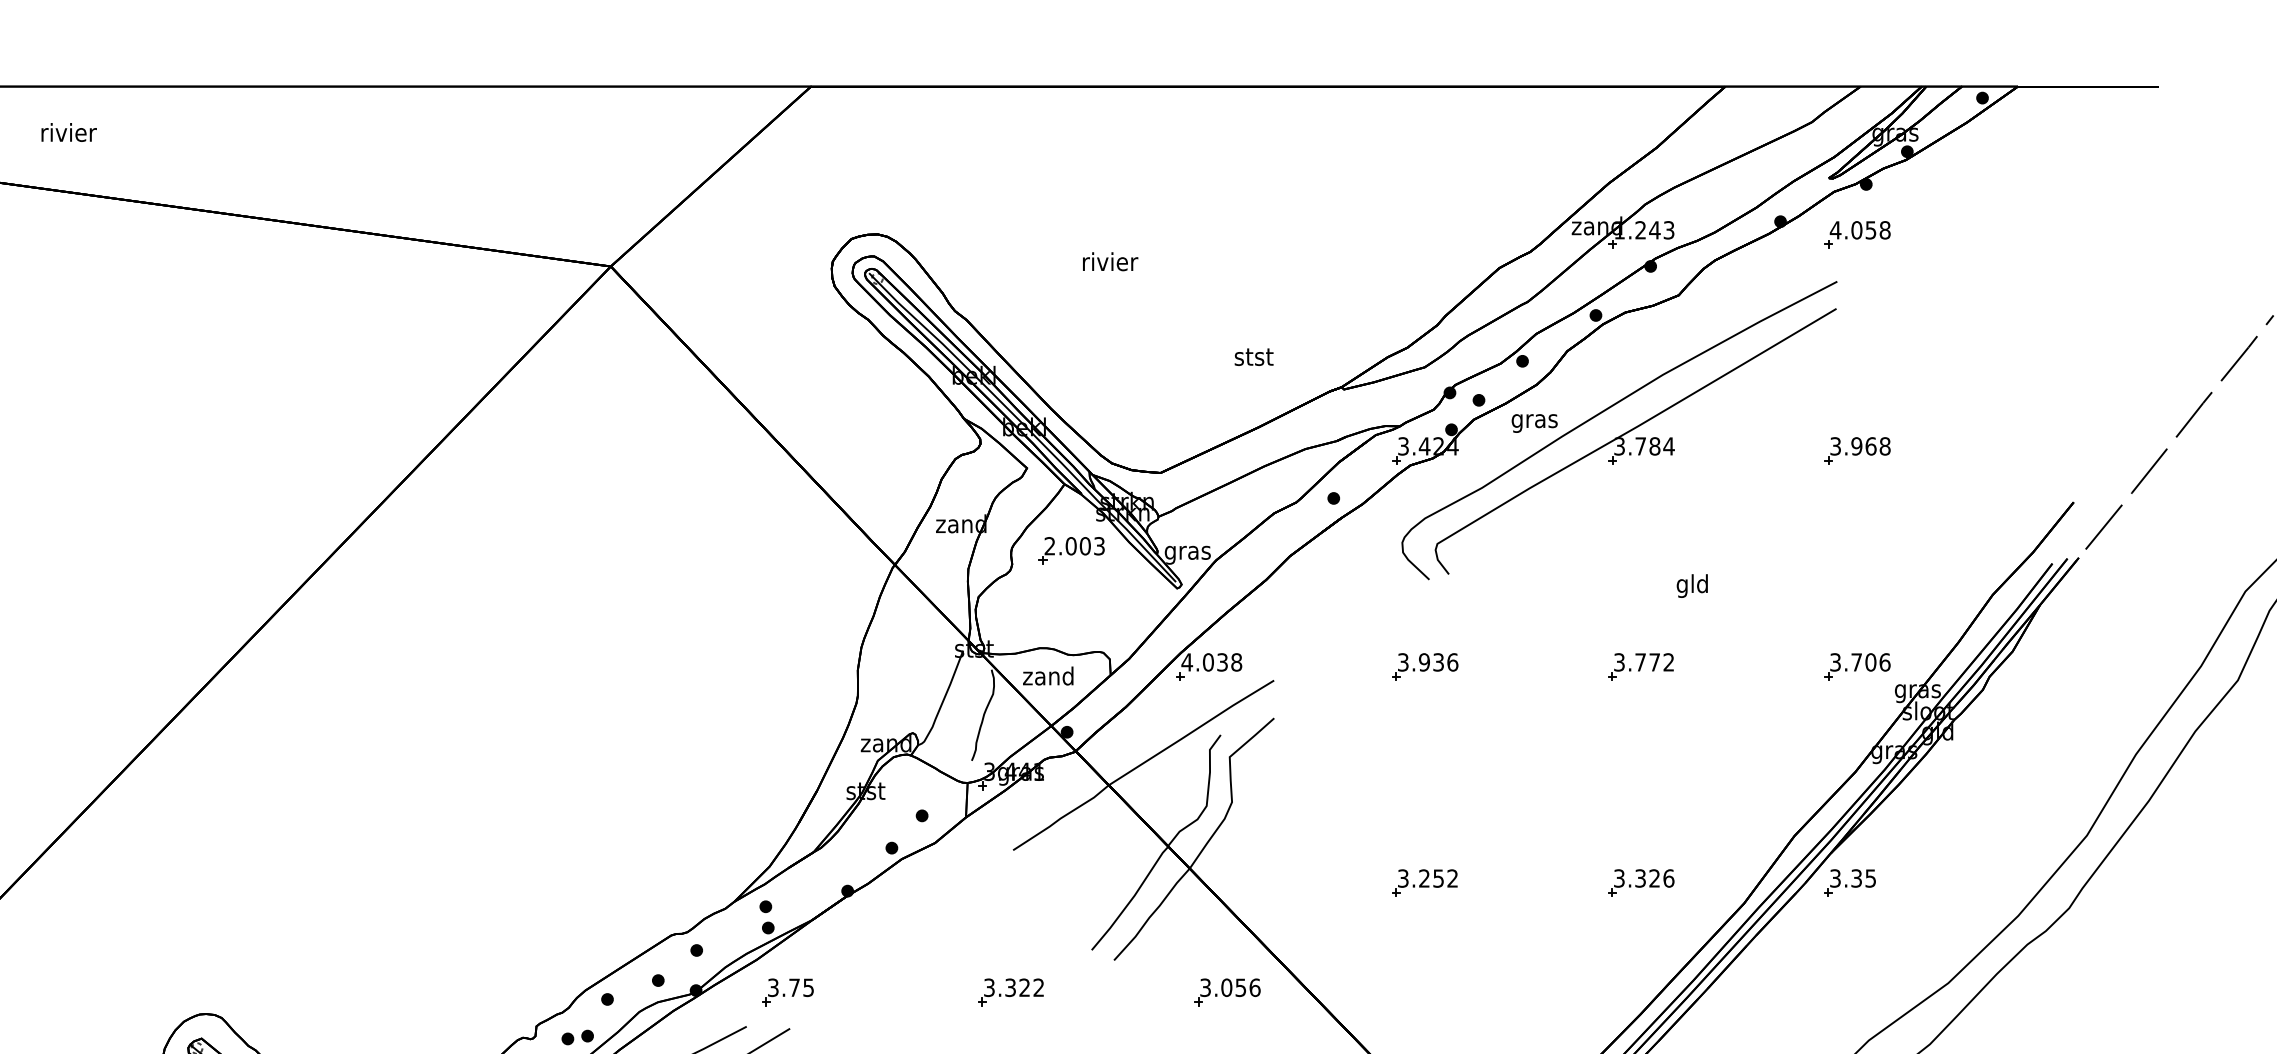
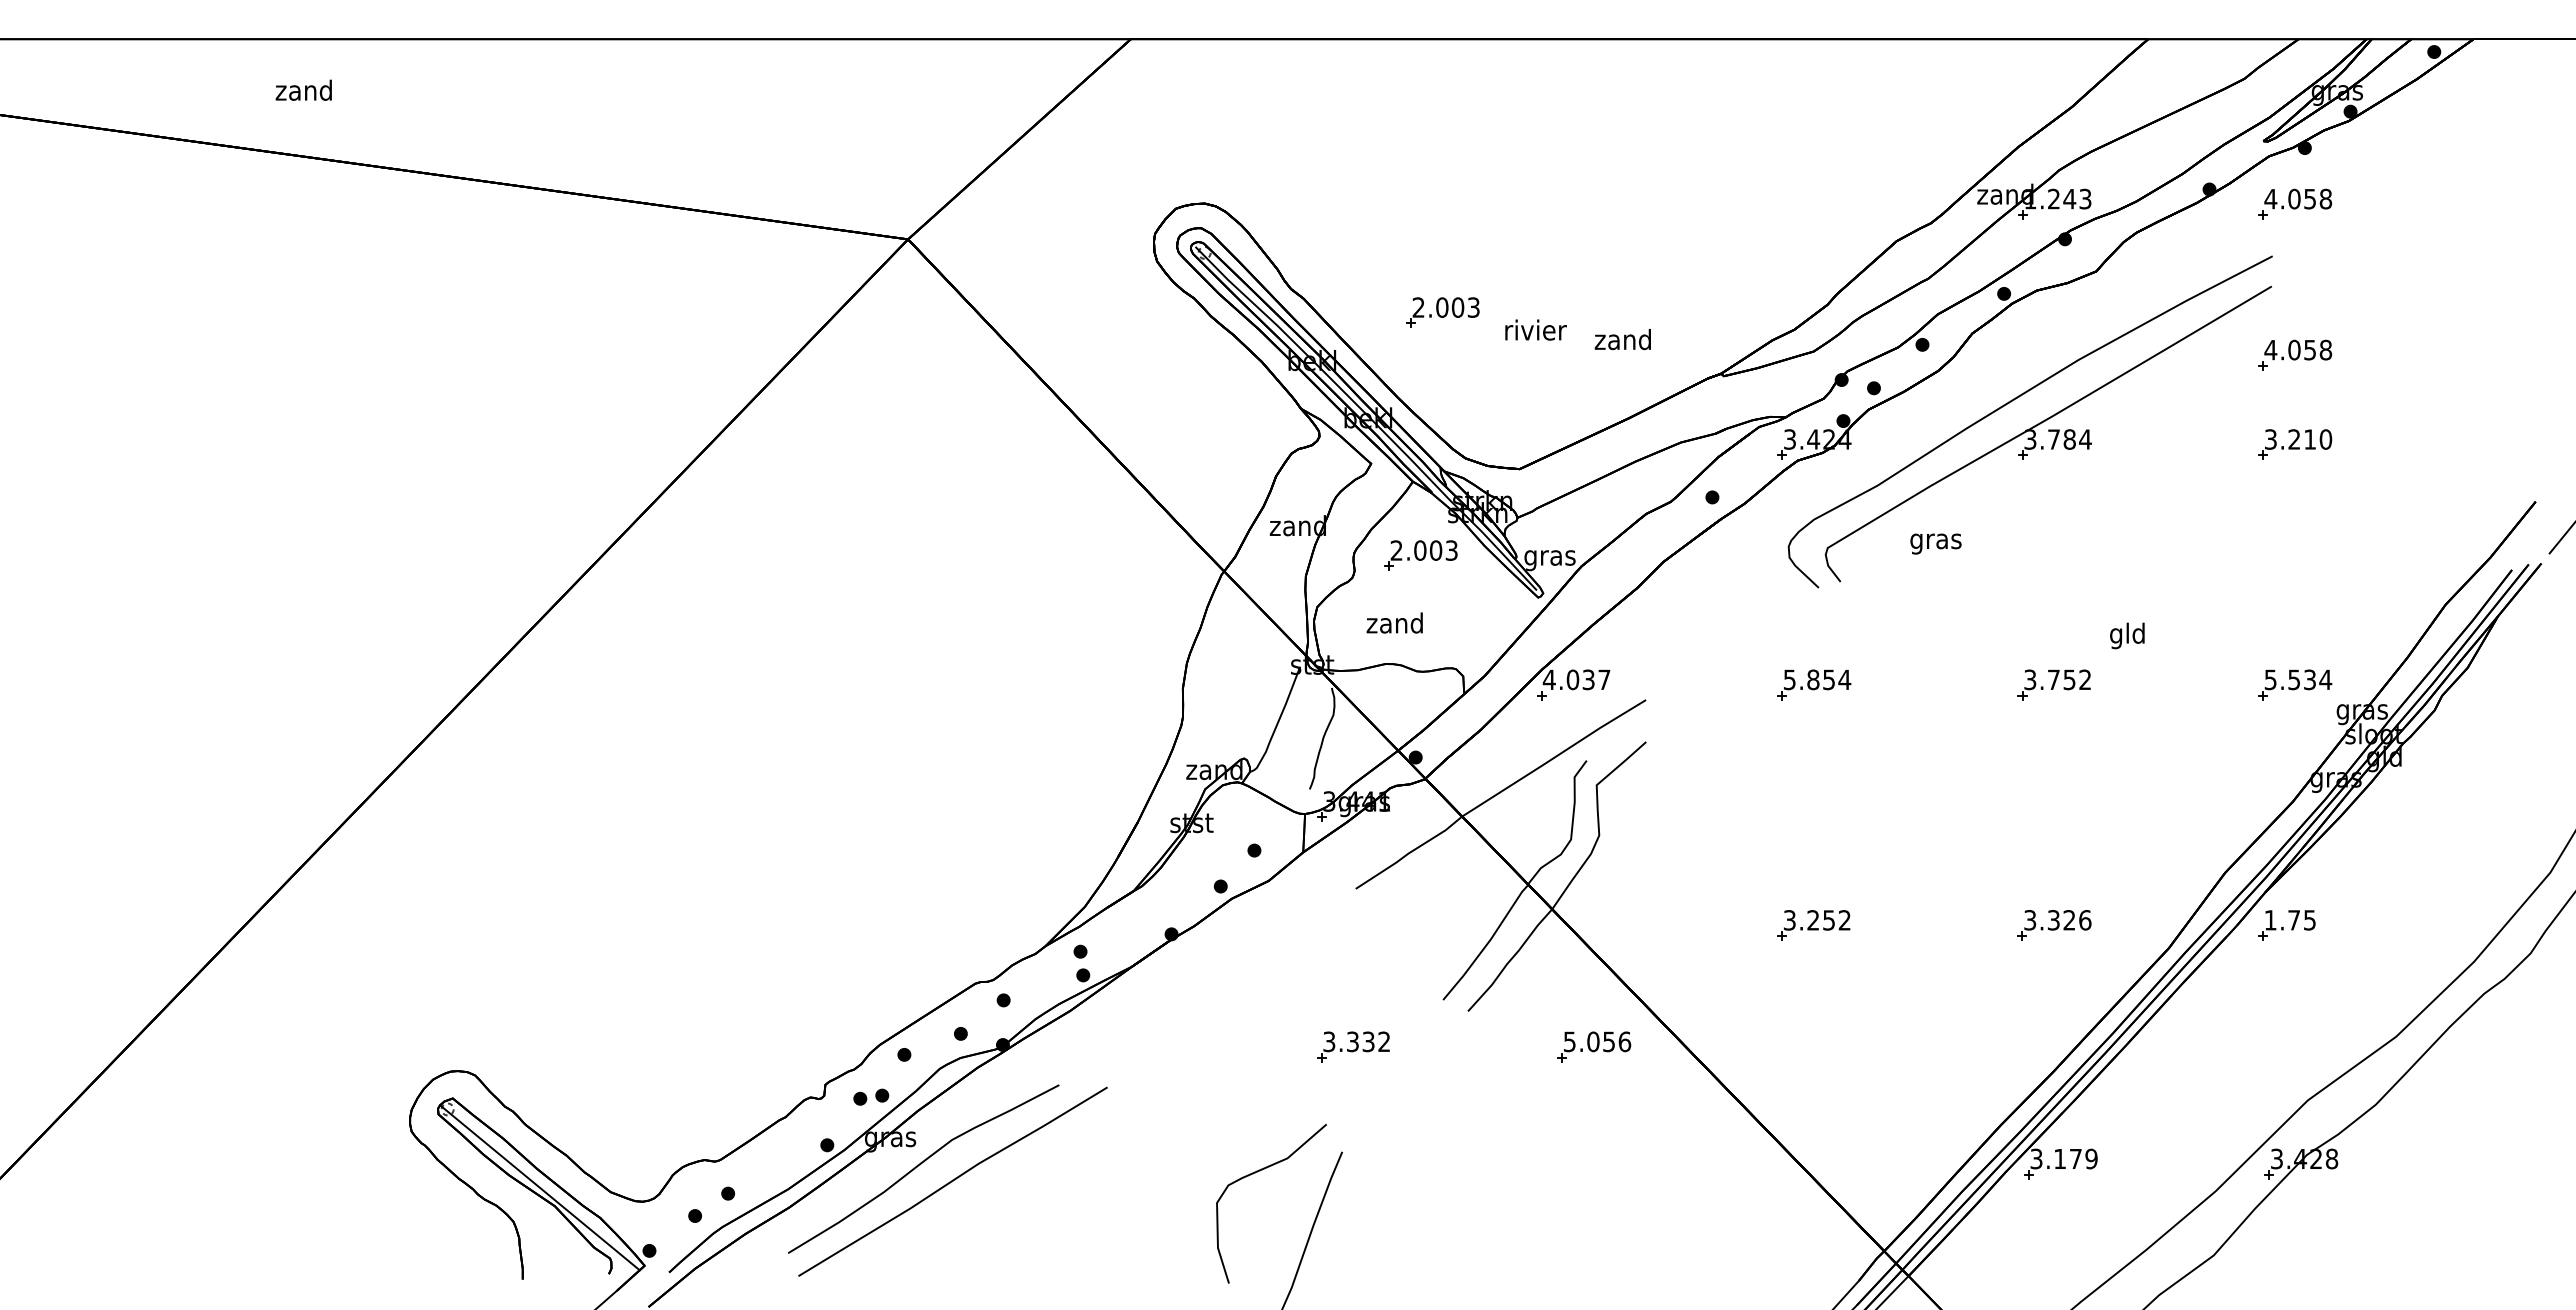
text: (69, 131) -> (305, 89), rivier -> zand
text: (1110, 261) -> (1535, 329), moved
part: (1091, 332) -> (1442, 312), added
text: (1252, 356) -> (1622, 339), stst -> zand
part: (1857, 369) -> (2295, 354), added
text: (1534, 422) -> (1935, 543), moved
text: (1871, 446) -> (2310, 439), 3.968 -> 3.210
text: (1692, 585) -> (2127, 635), moved
text: (1236, 662) -> (1604, 679), 4.038 -> 4.037
text: (1428, 662) -> (1817, 679), 3.936 -> 5.854
text: (1654, 662) -> (2069, 679), 3.772 -> 3.752
text: (1860, 662) -> (2298, 679), 3.706 -> 5.534
text: (1048, 675) -> (1394, 622), moved
text: (1846, 878) -> (2282, 920), 3.35 -> 1.75
text: (1205, 987) -> (1569, 1041), 3.056 -> 5.056
text: (1024, 988) -> (1368, 1042), 3.322 -> 3.332
part: (787, 991) -> (1104, 1046), removed

